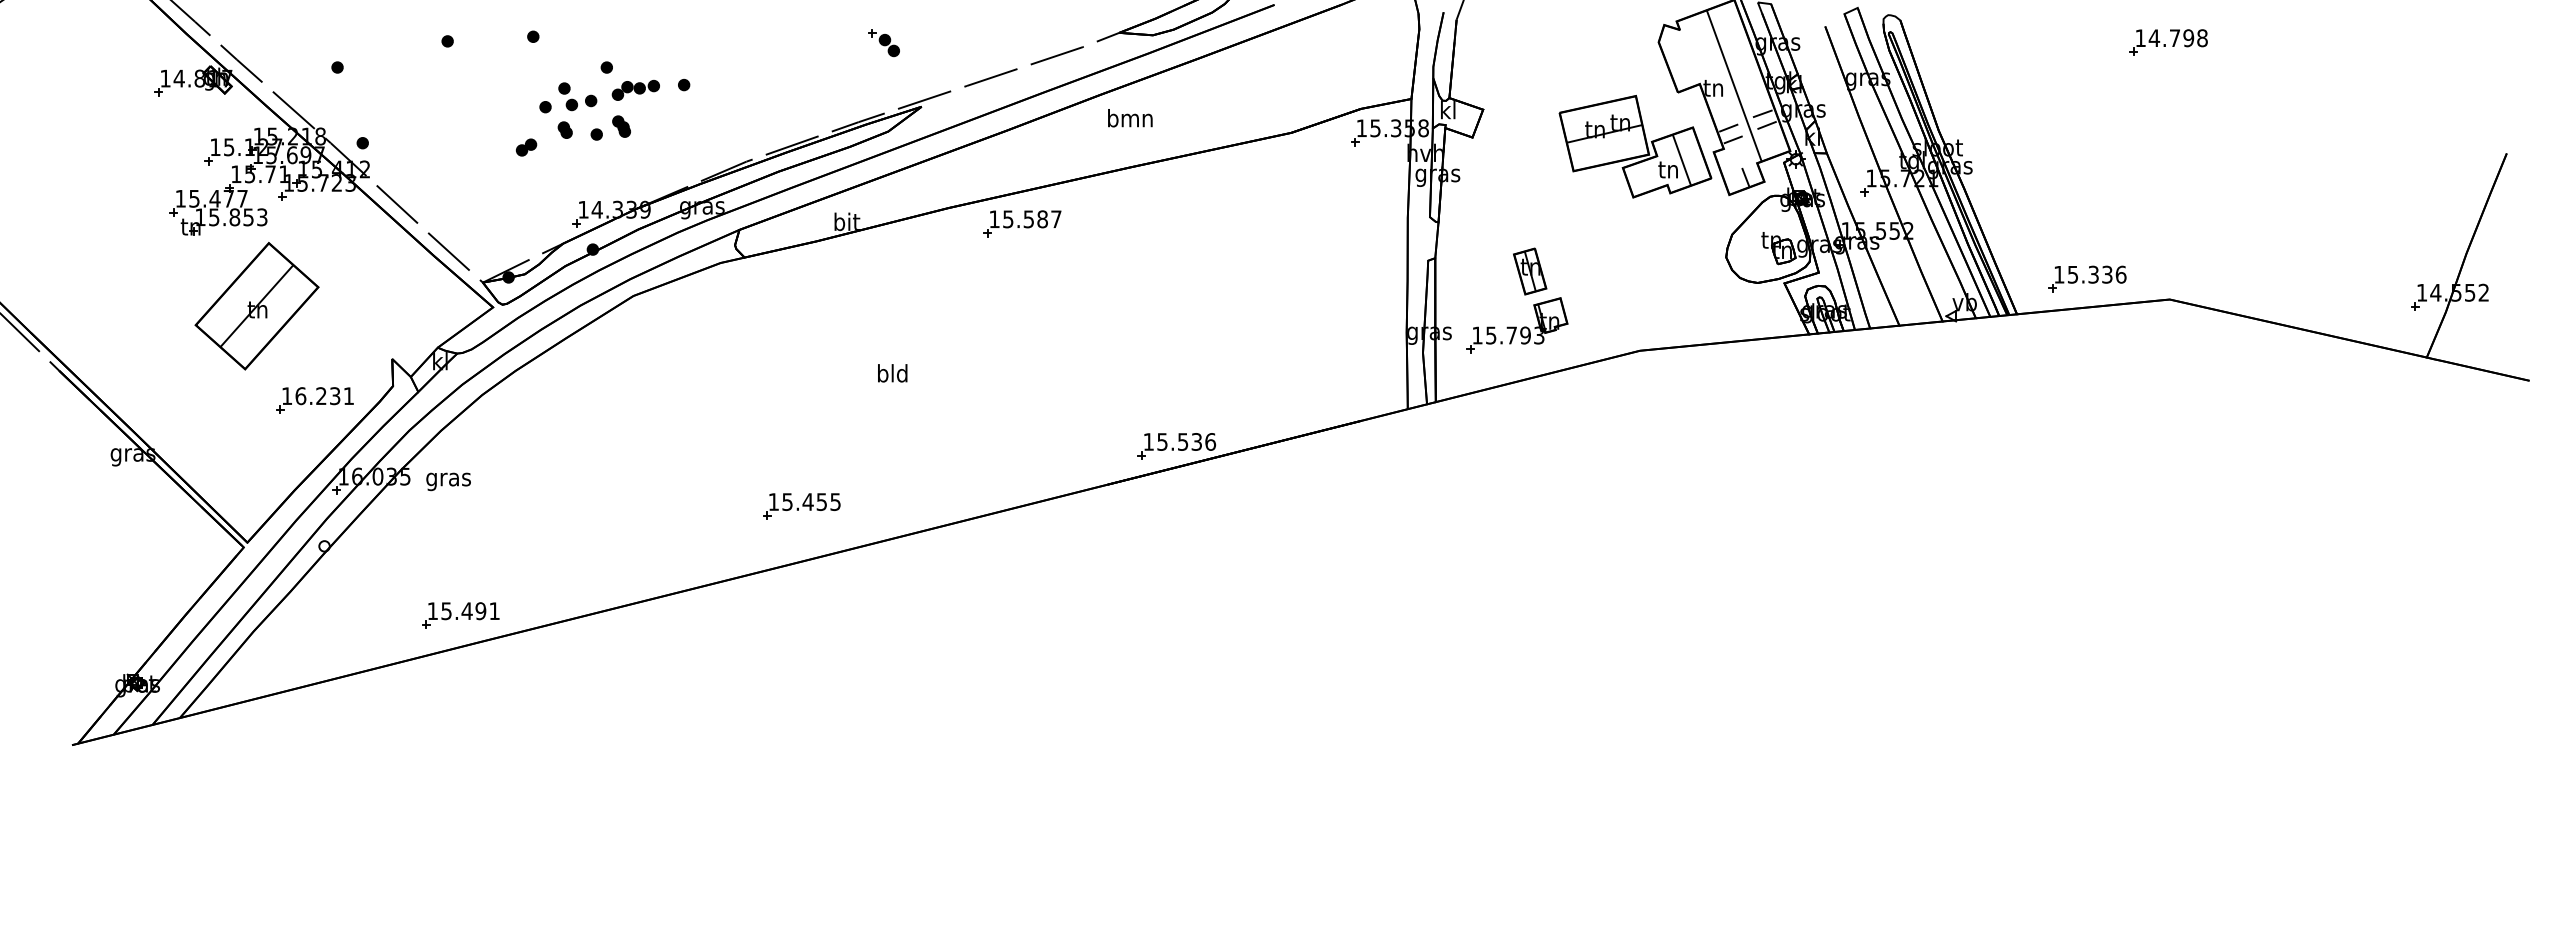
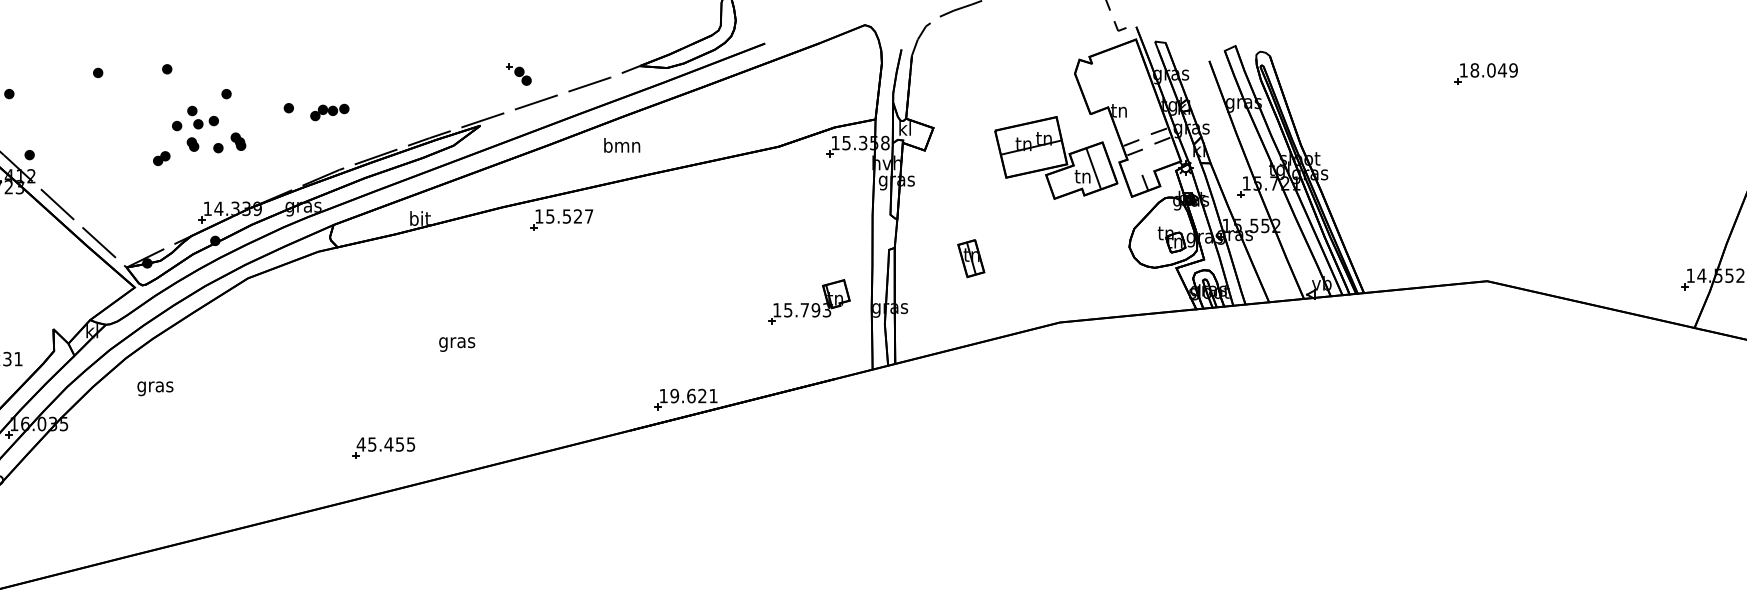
text: (2177, 38) -> (1493, 70), 14.798 -> 18.049
part: (883, 43) -> (518, 74), moved
line: (1733, 85) -> (1135, 108), removed
part: (635, 89) -> (329, 111), moved
text: (1130, 118) -> (622, 145), moved
text: (1042, 219) -> (577, 216), 15.587 -> 15.527
part: (2087, 278) -> (1420, 264), removed
part: (1517, 325) -> (809, 302), moved
text: (892, 375) -> (456, 342), bld -> gras
text: (1186, 441) -> (694, 395), 15.536 -> 19.621
text: (448, 481) -> (155, 388), moved
text: (773, 501) -> (360, 444), 15.455 -> 45.455
part: (460, 615) -> (108, 536), removed

